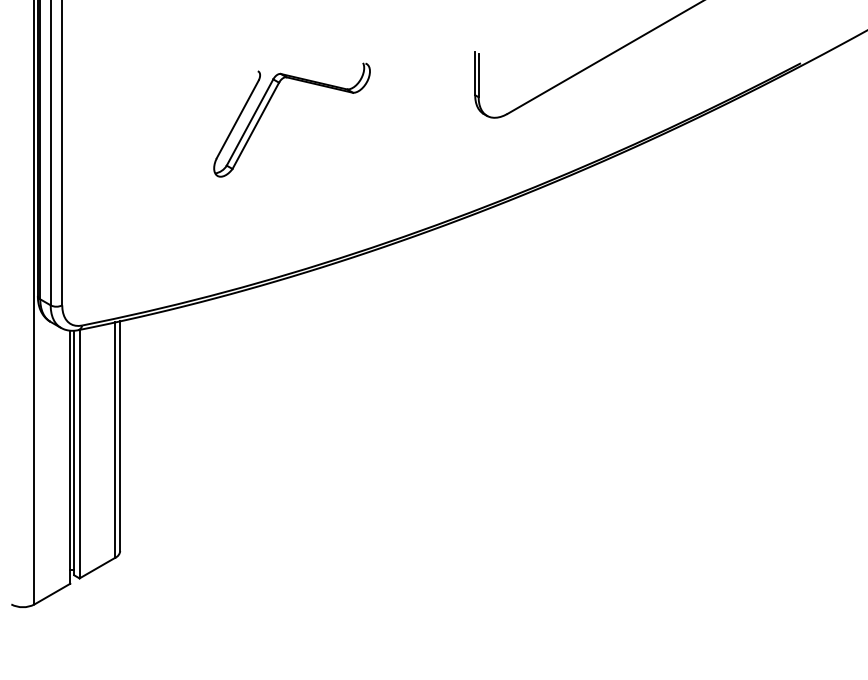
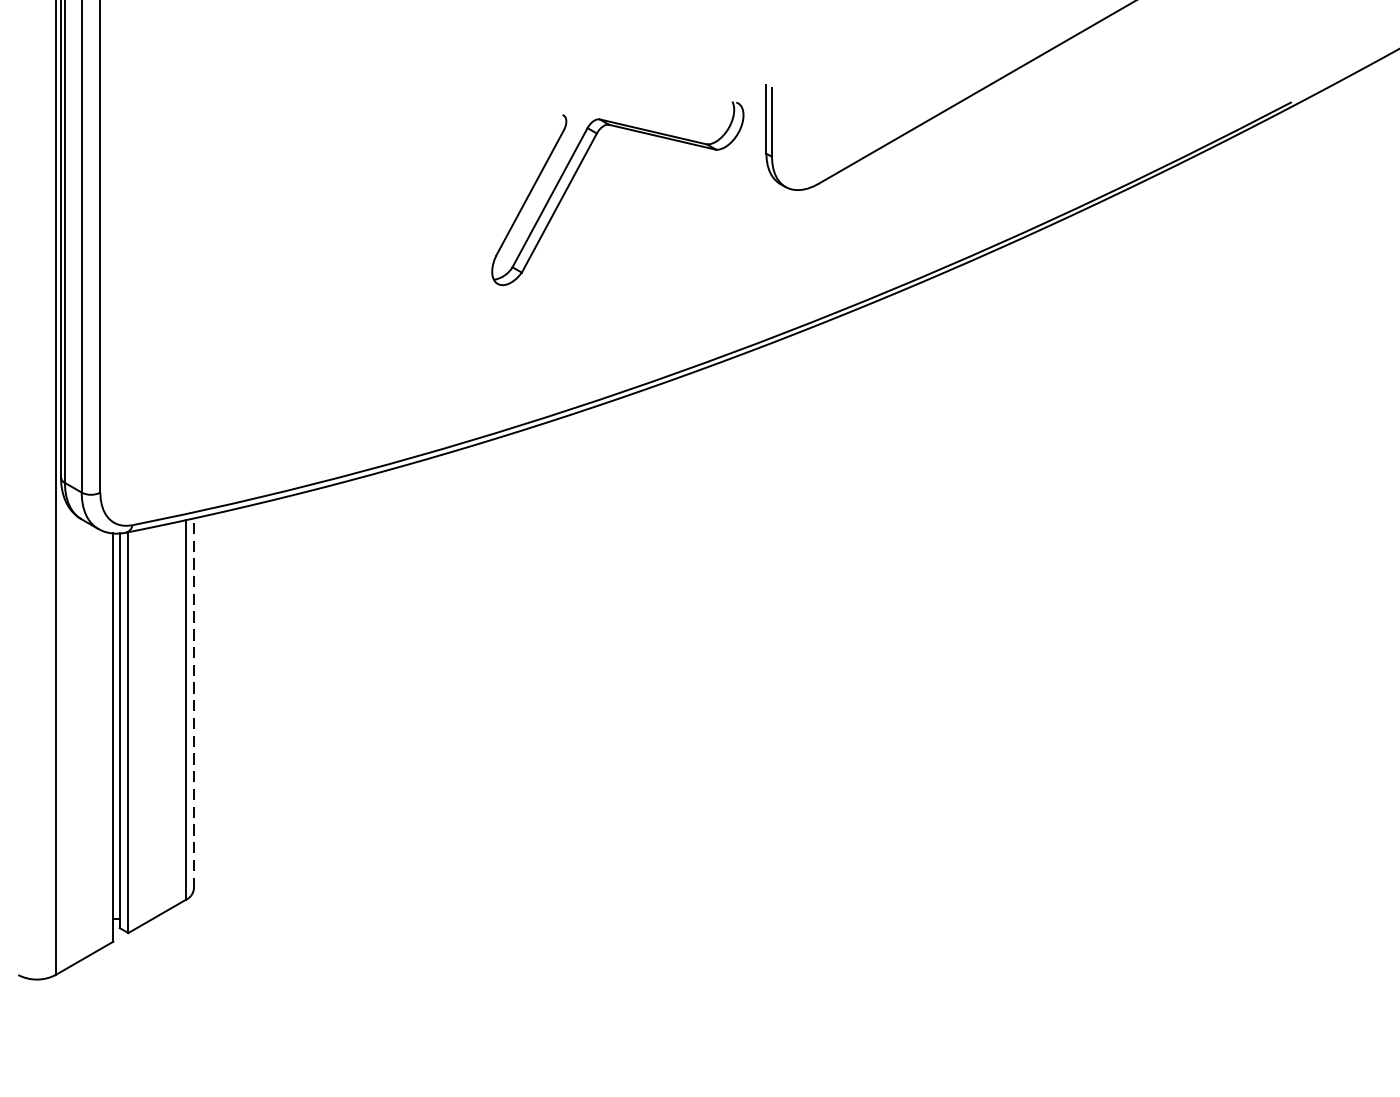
part: (267, 106) -> (578, 171), moved
line: (120, 436) -> (194, 704), solid -> dashed

